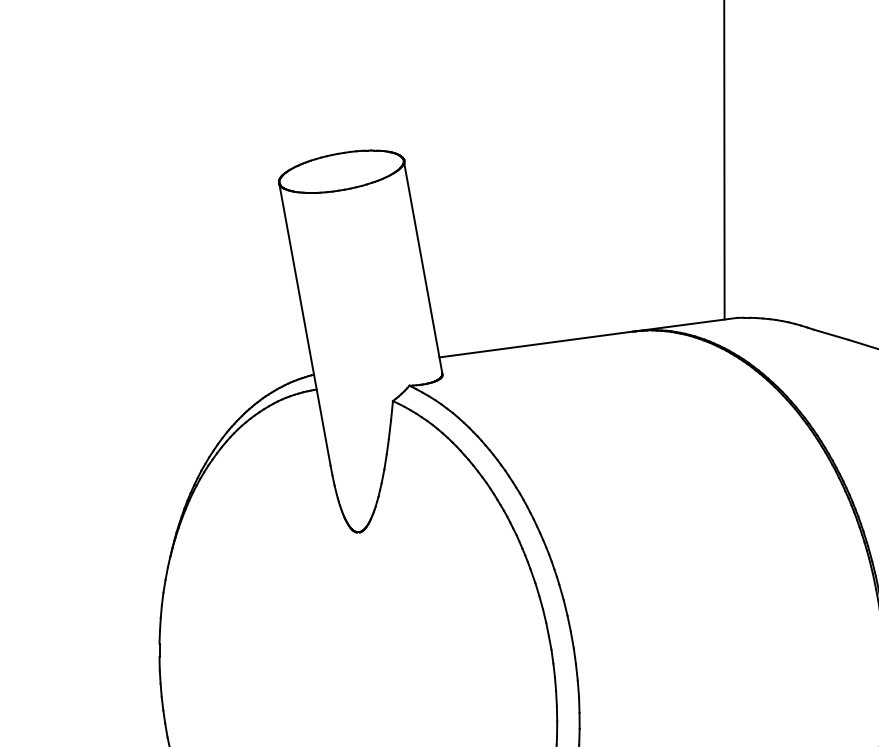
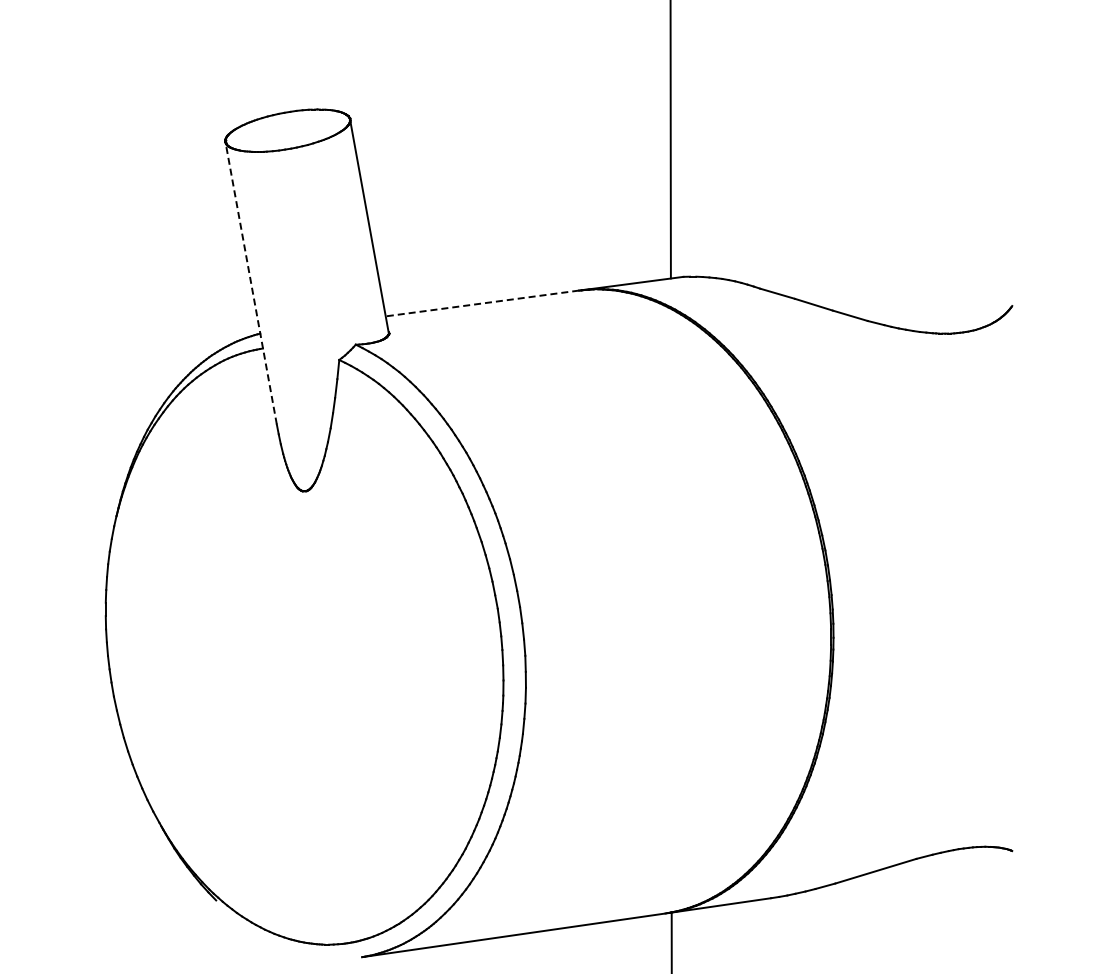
line: (305, 323) -> (251, 282), solid -> dashed
line: (536, 344) -> (482, 303), solid -> dashed

